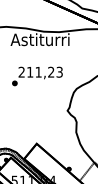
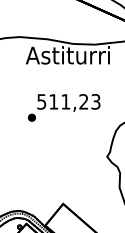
text: (21, 71) -> (41, 100), 211,23 -> 511,23

